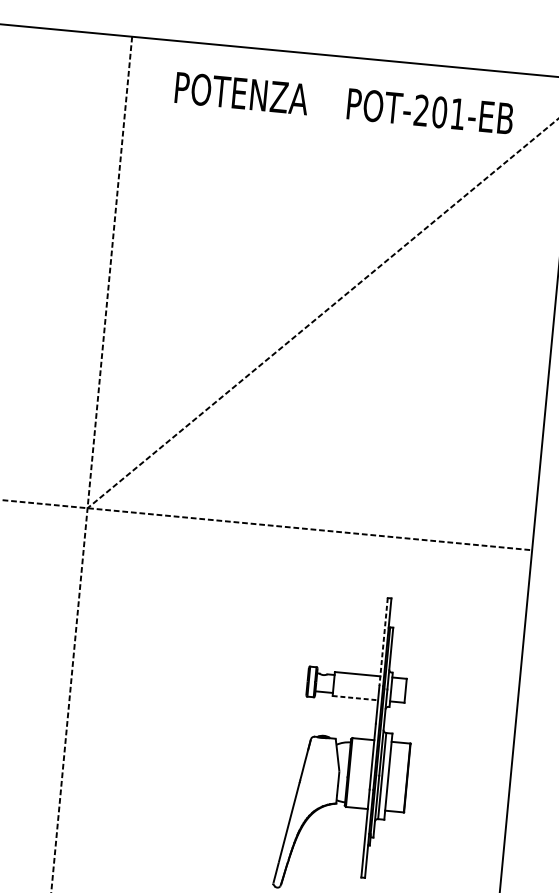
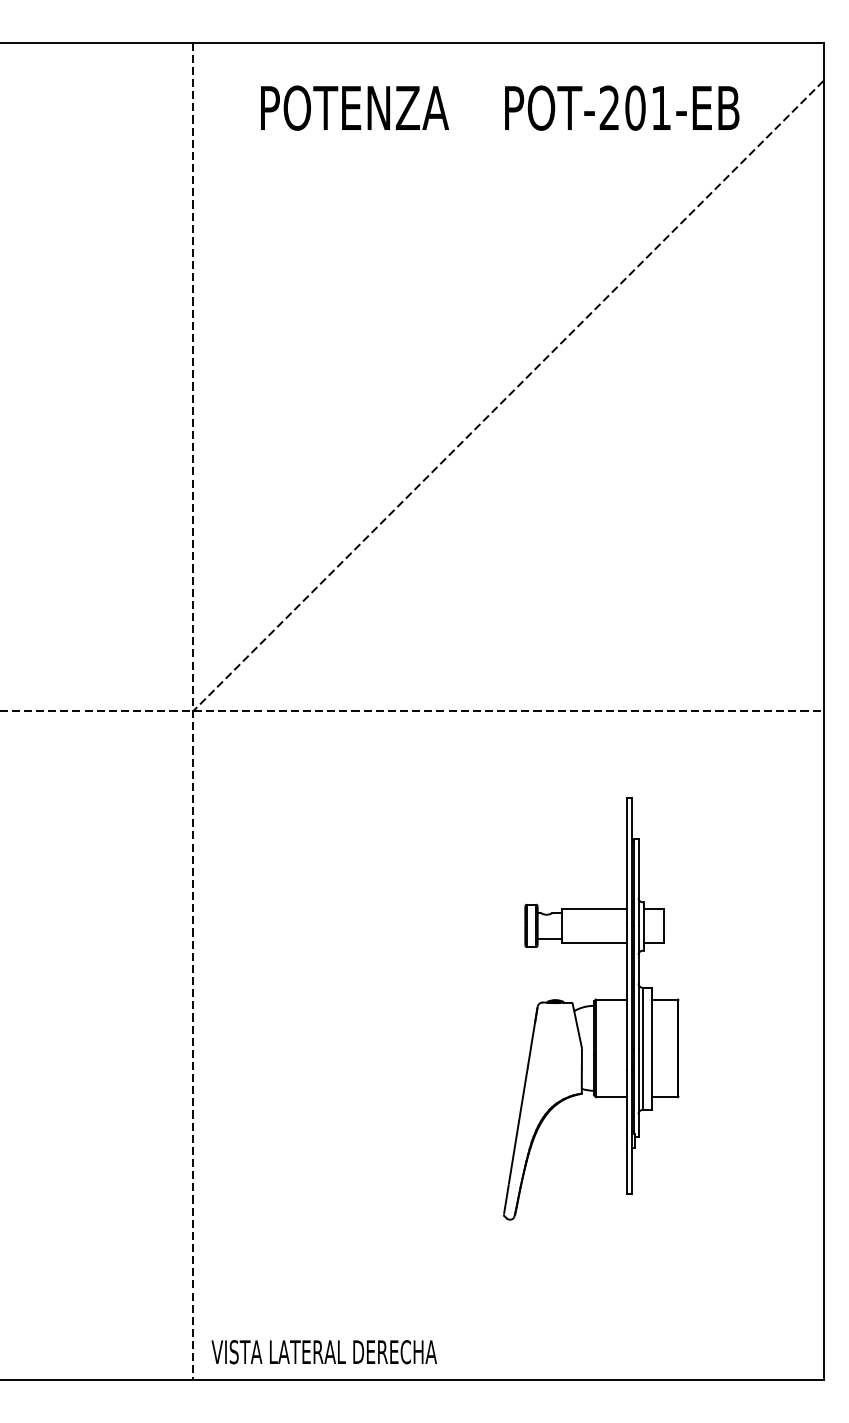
line: (383, 642) -> (626, 860), dashed -> solid
line: (355, 697) -> (595, 942), dashed -> solid

